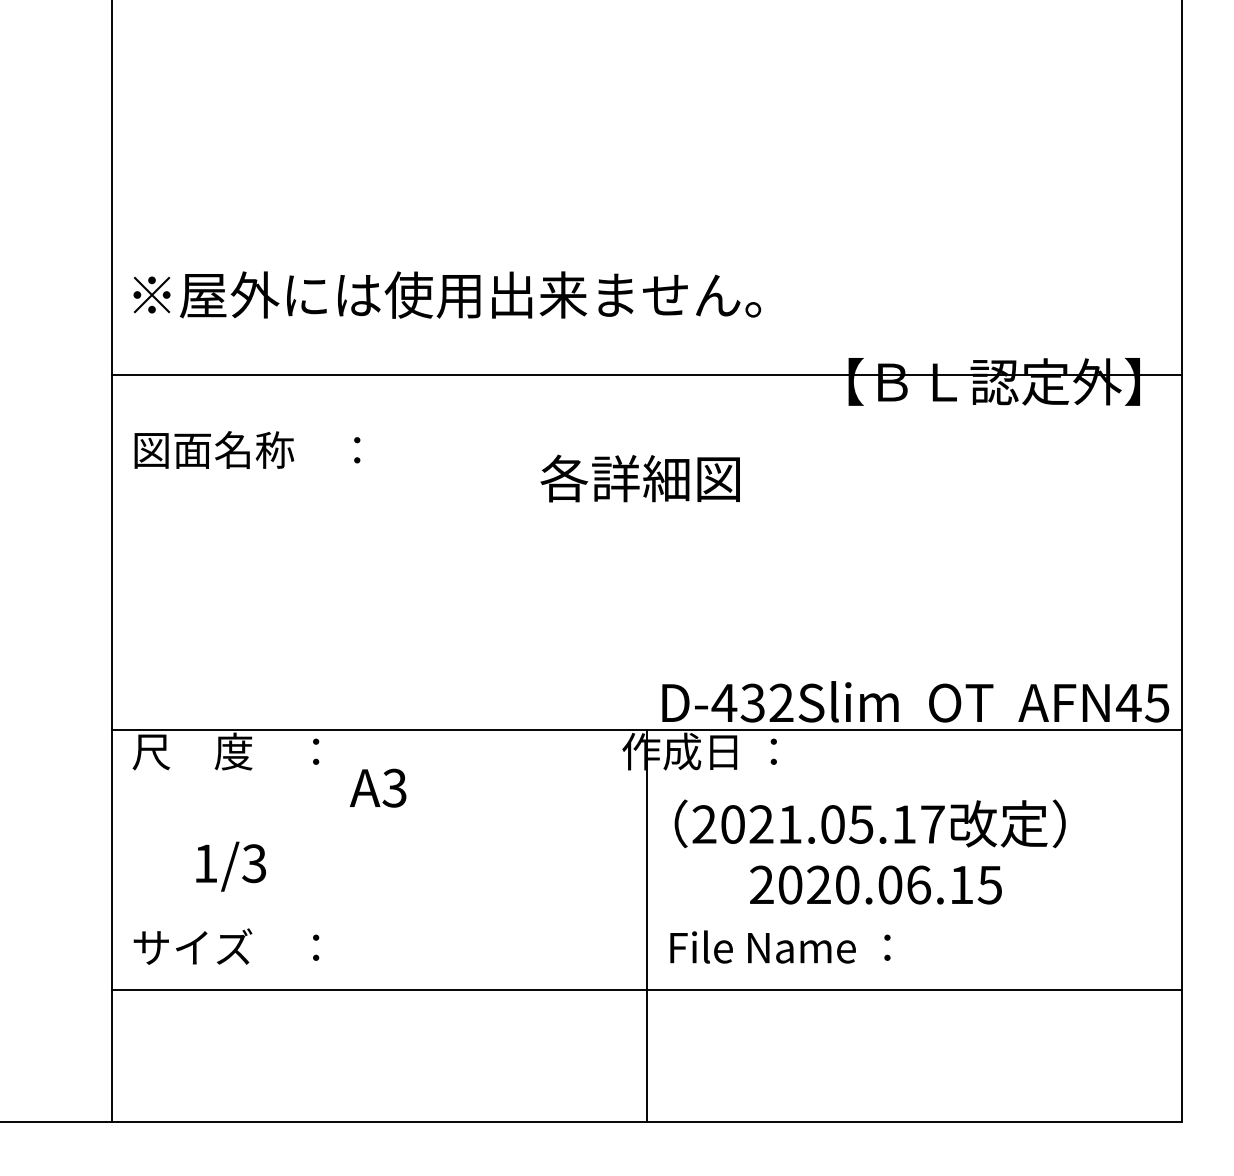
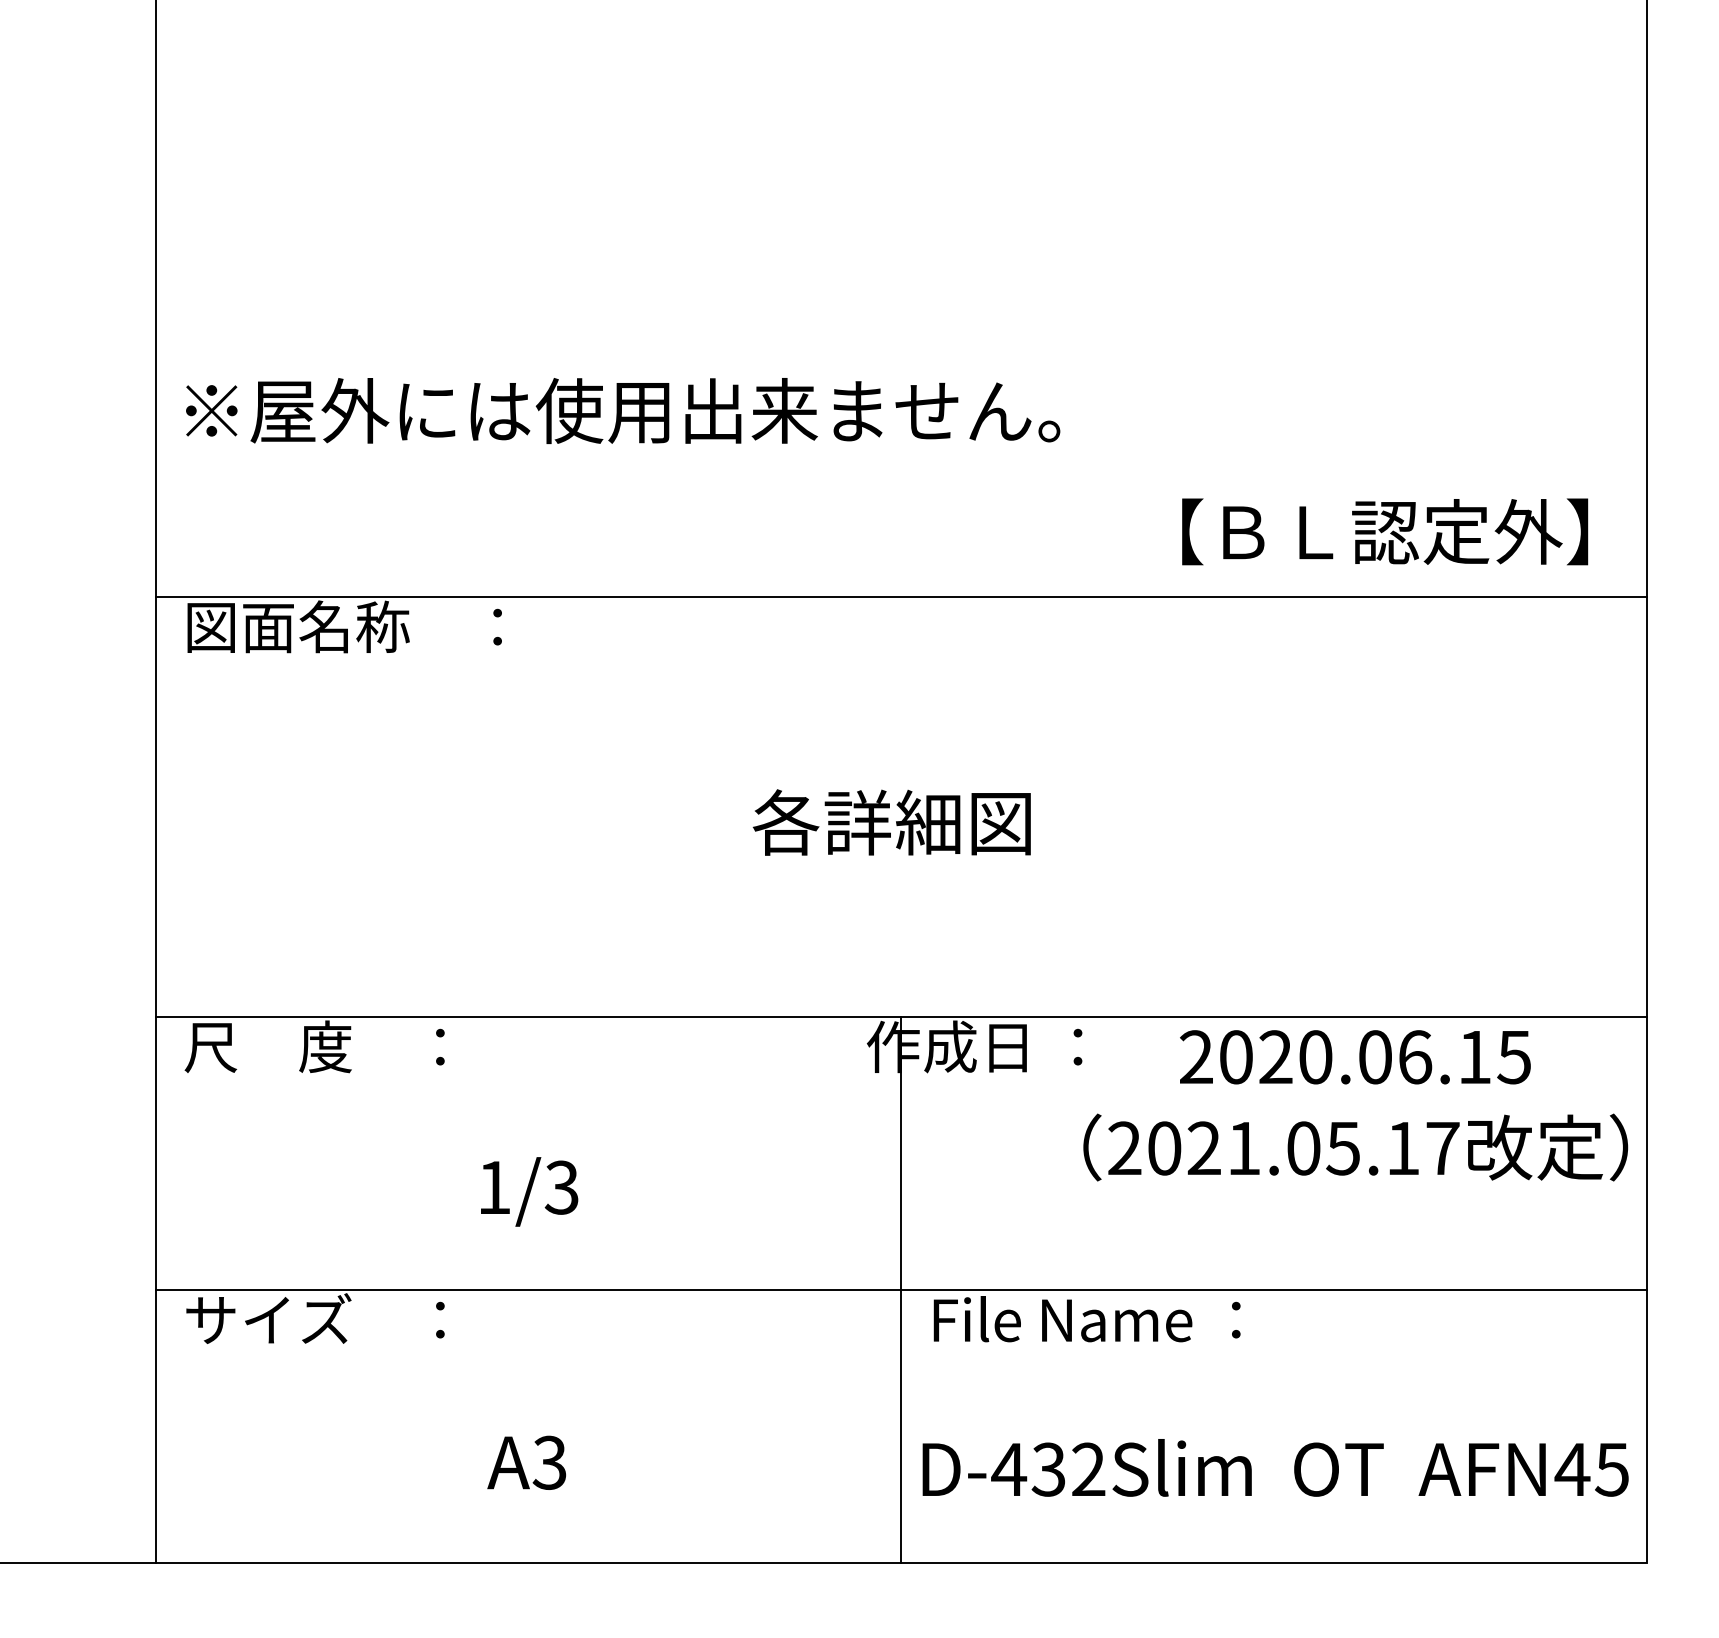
line: (646, 375) -> (900, 596), moved
text: (639, 478) -> (890, 822), moved
text: (915, 701) -> (1275, 1467), moved
text: (378, 787) -> (527, 1461), moved
text: (869, 823) -> (1354, 1147), moved
text: (230, 866) -> (528, 1191), moved
text: (875, 884) -> (1354, 1056), moved
line: (646, 989) -> (900, 1289), moved

